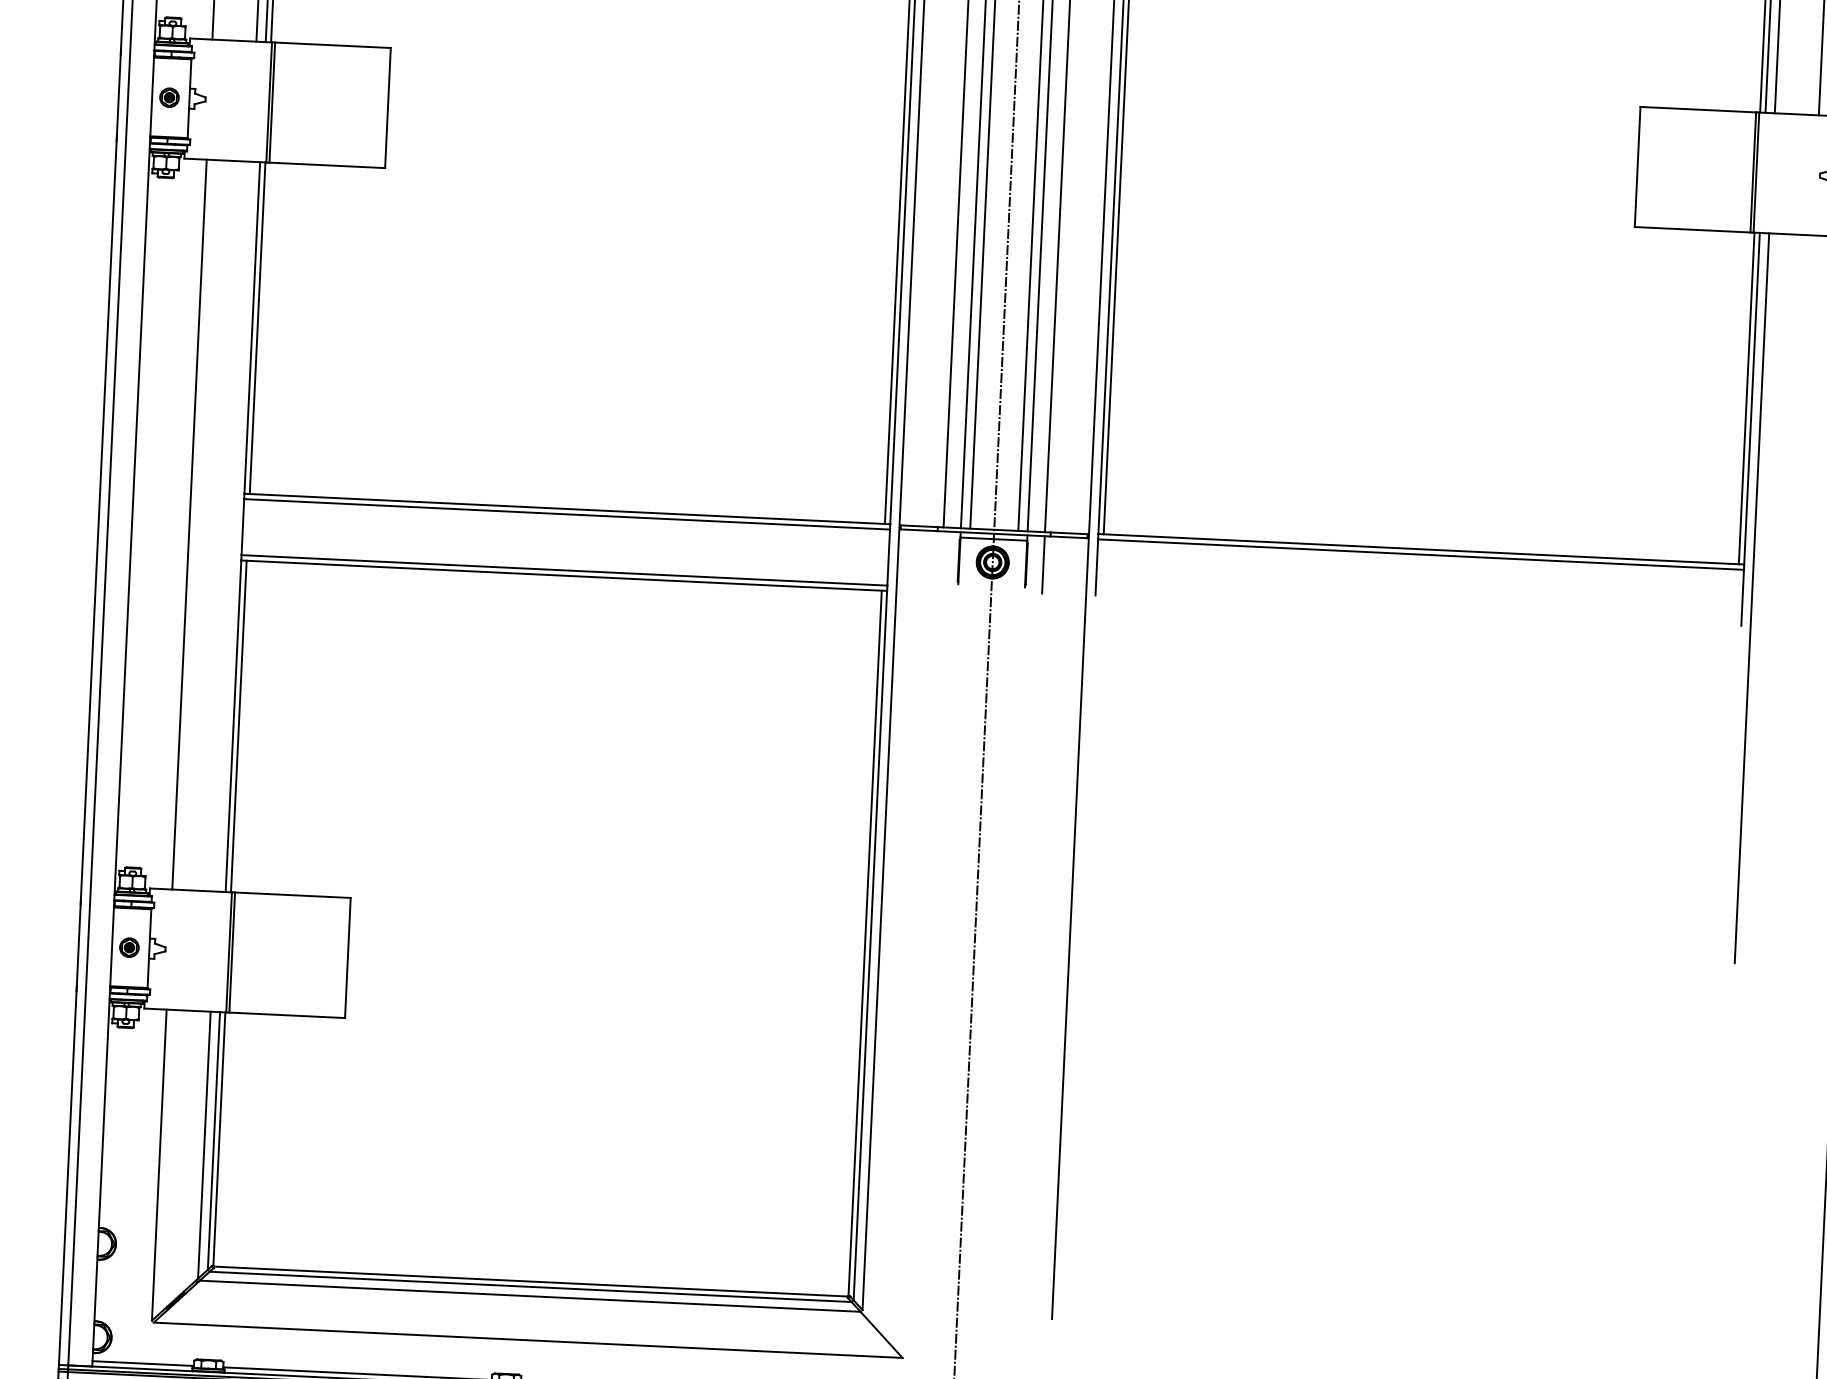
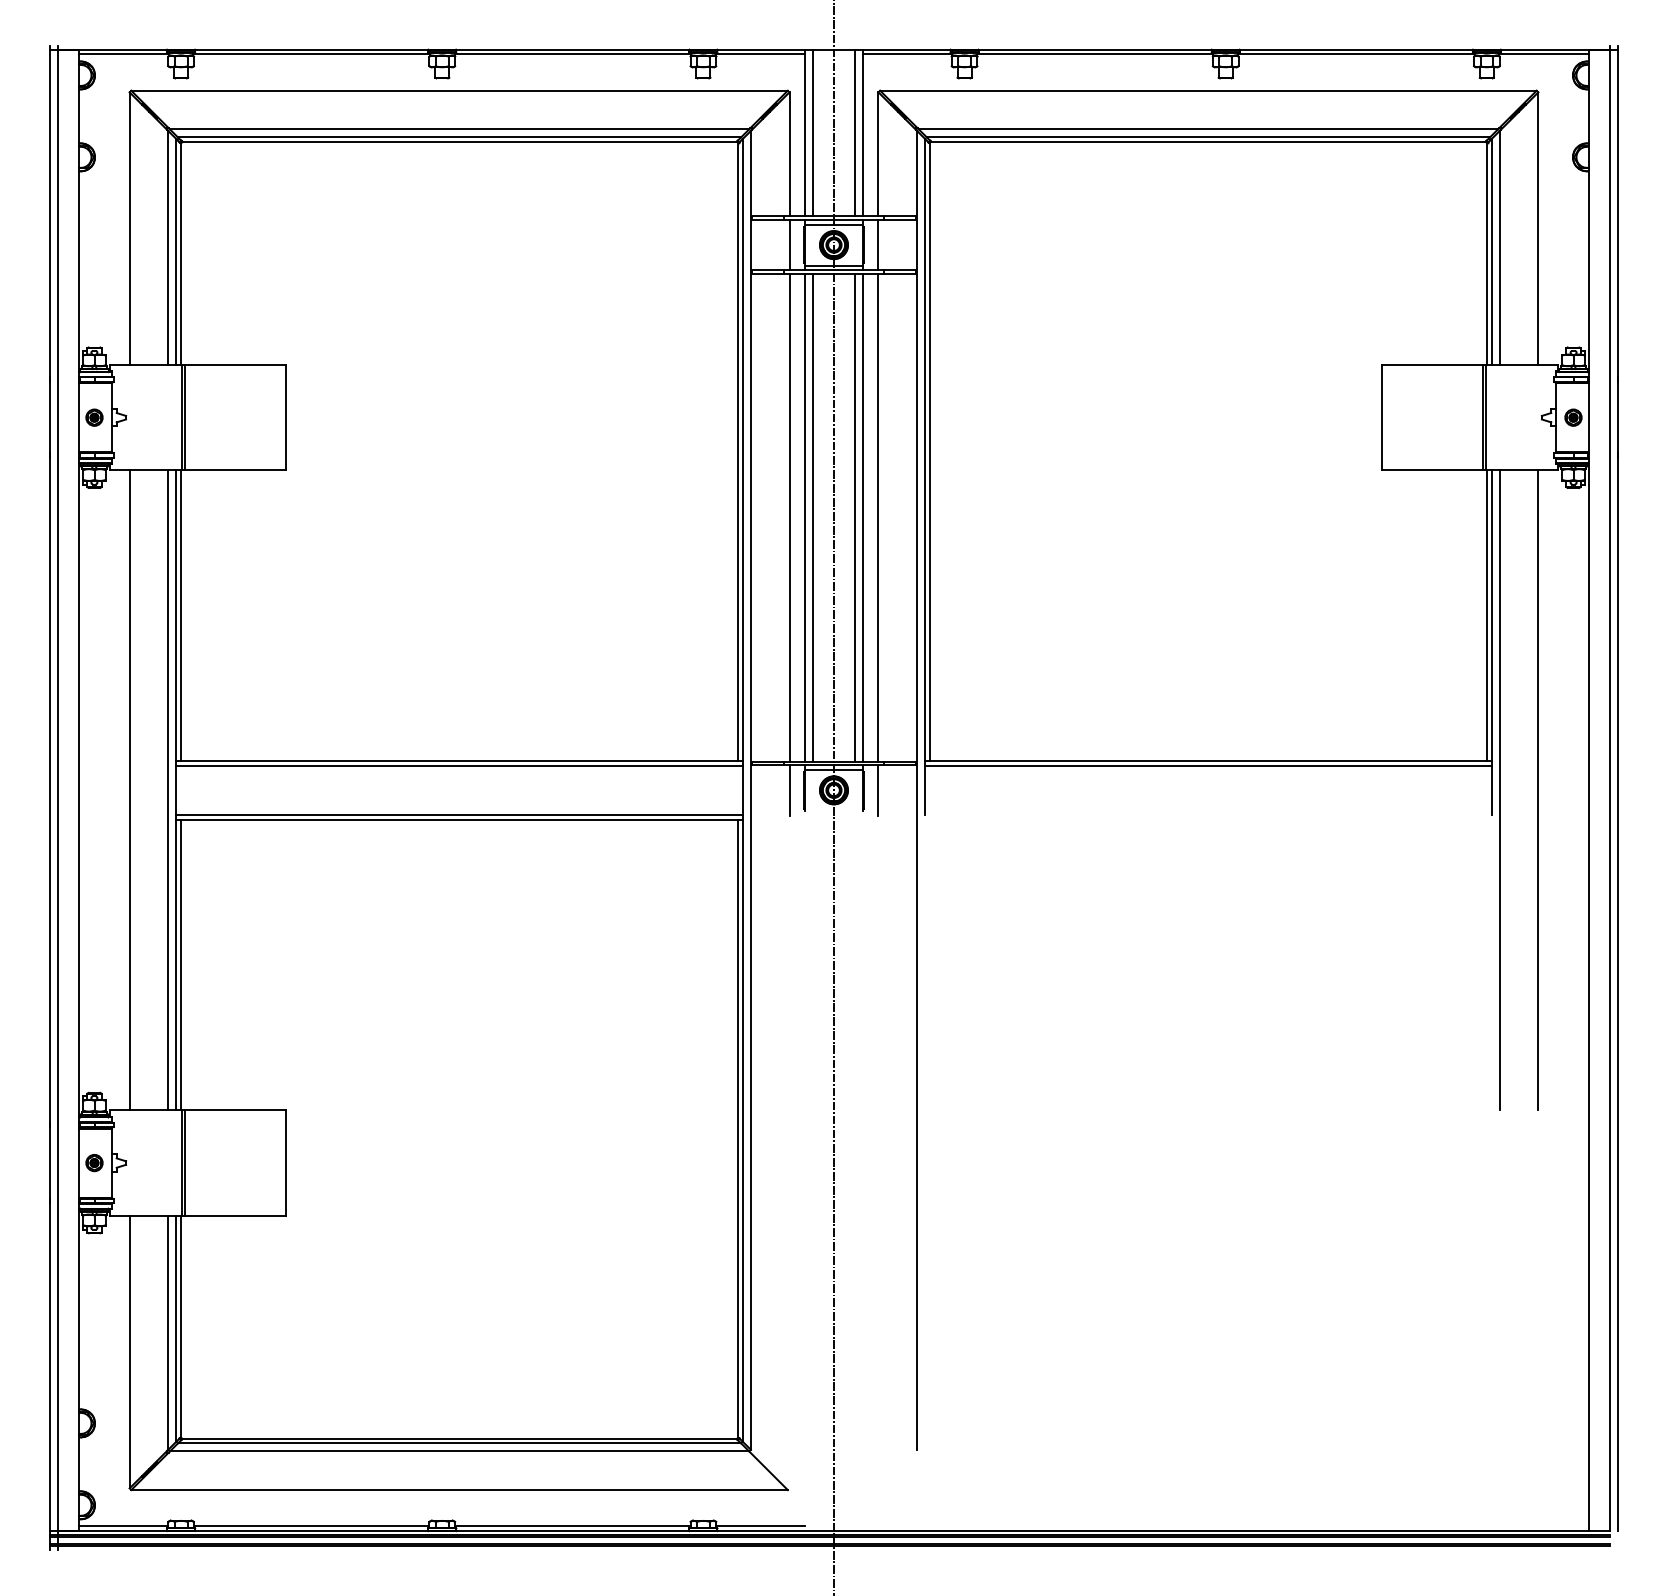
line: (233, 526) -> (168, 790), added
line: (942, 560) -> (789, 790), added
line: (1796, 600) -> (1538, 790), added

